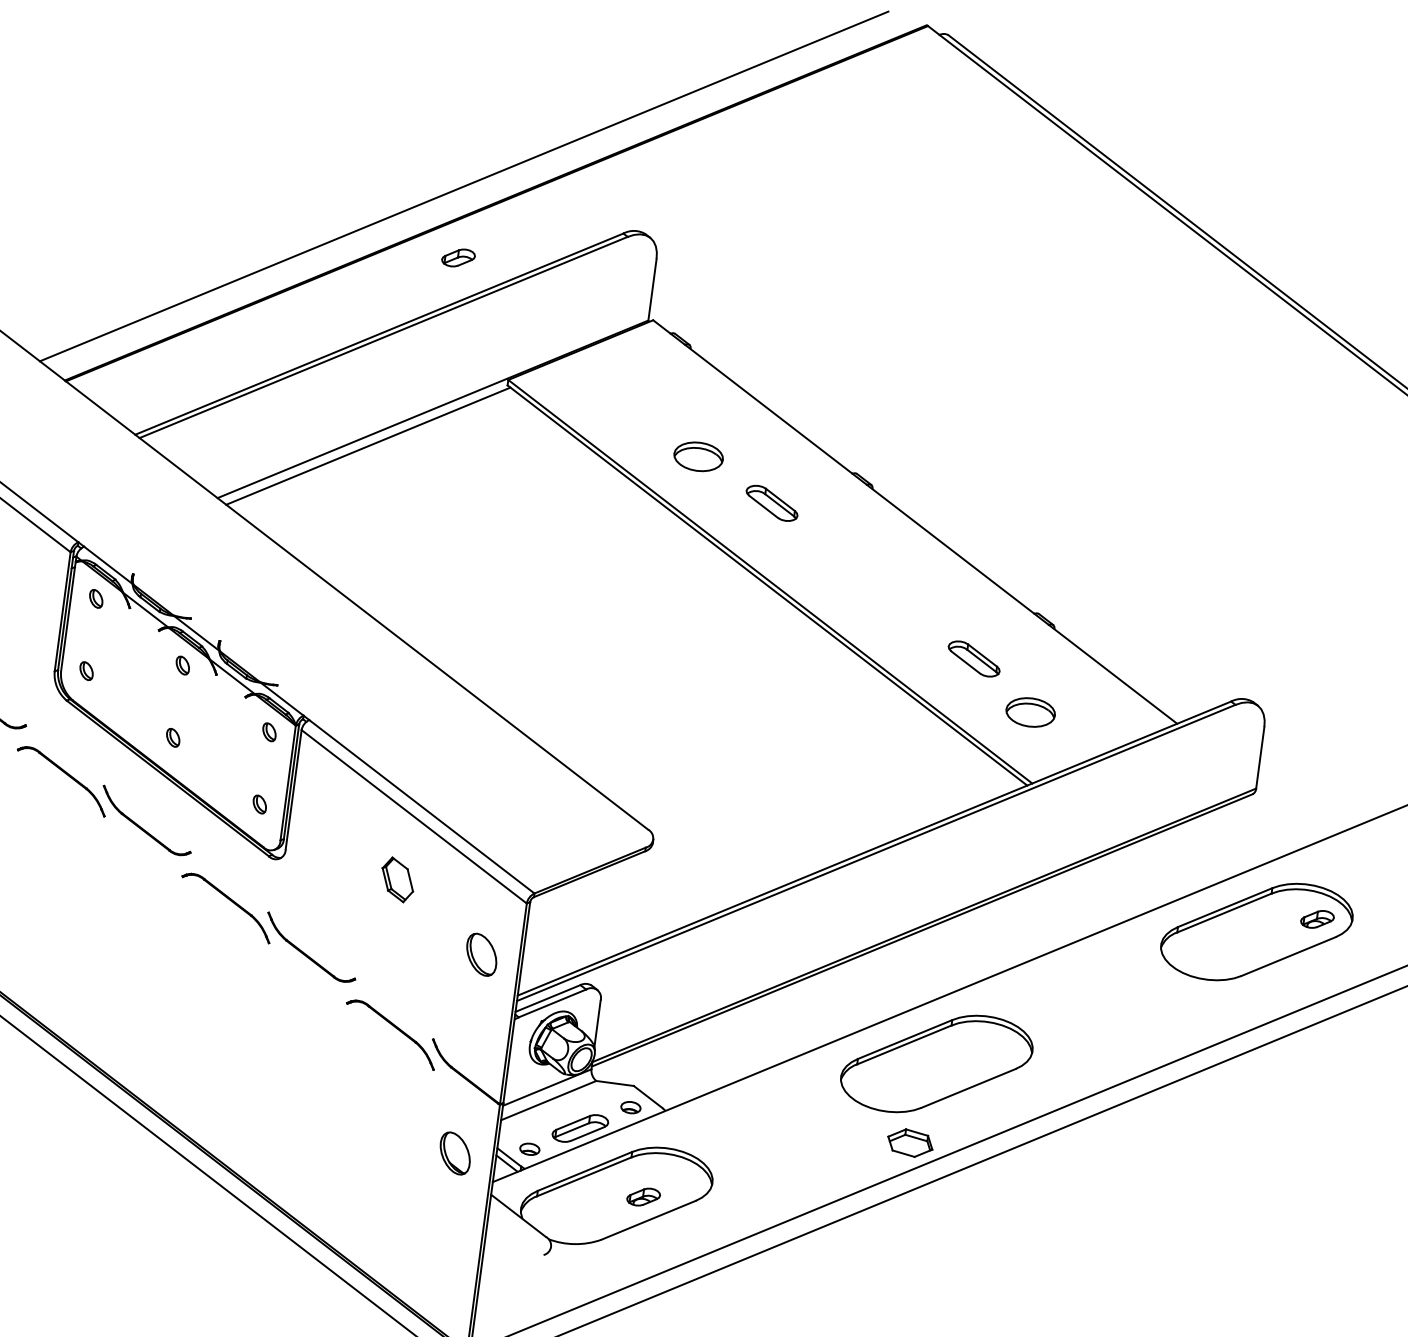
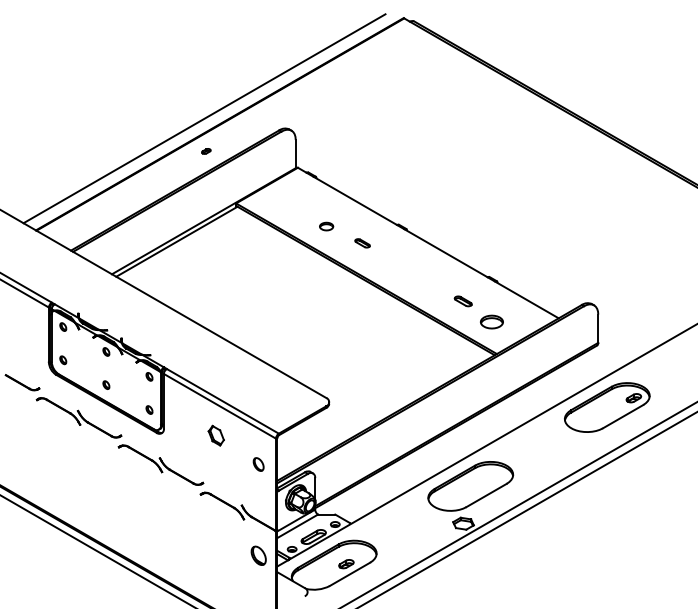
part: (458, 258) -> (206, 151), size x0.6
part: (698, 456) -> (326, 226), size x0.6
part: (771, 503) -> (362, 243), size x0.6
part: (974, 659) -> (463, 301), size x0.7
part: (481, 954) -> (258, 464), size x0.7

